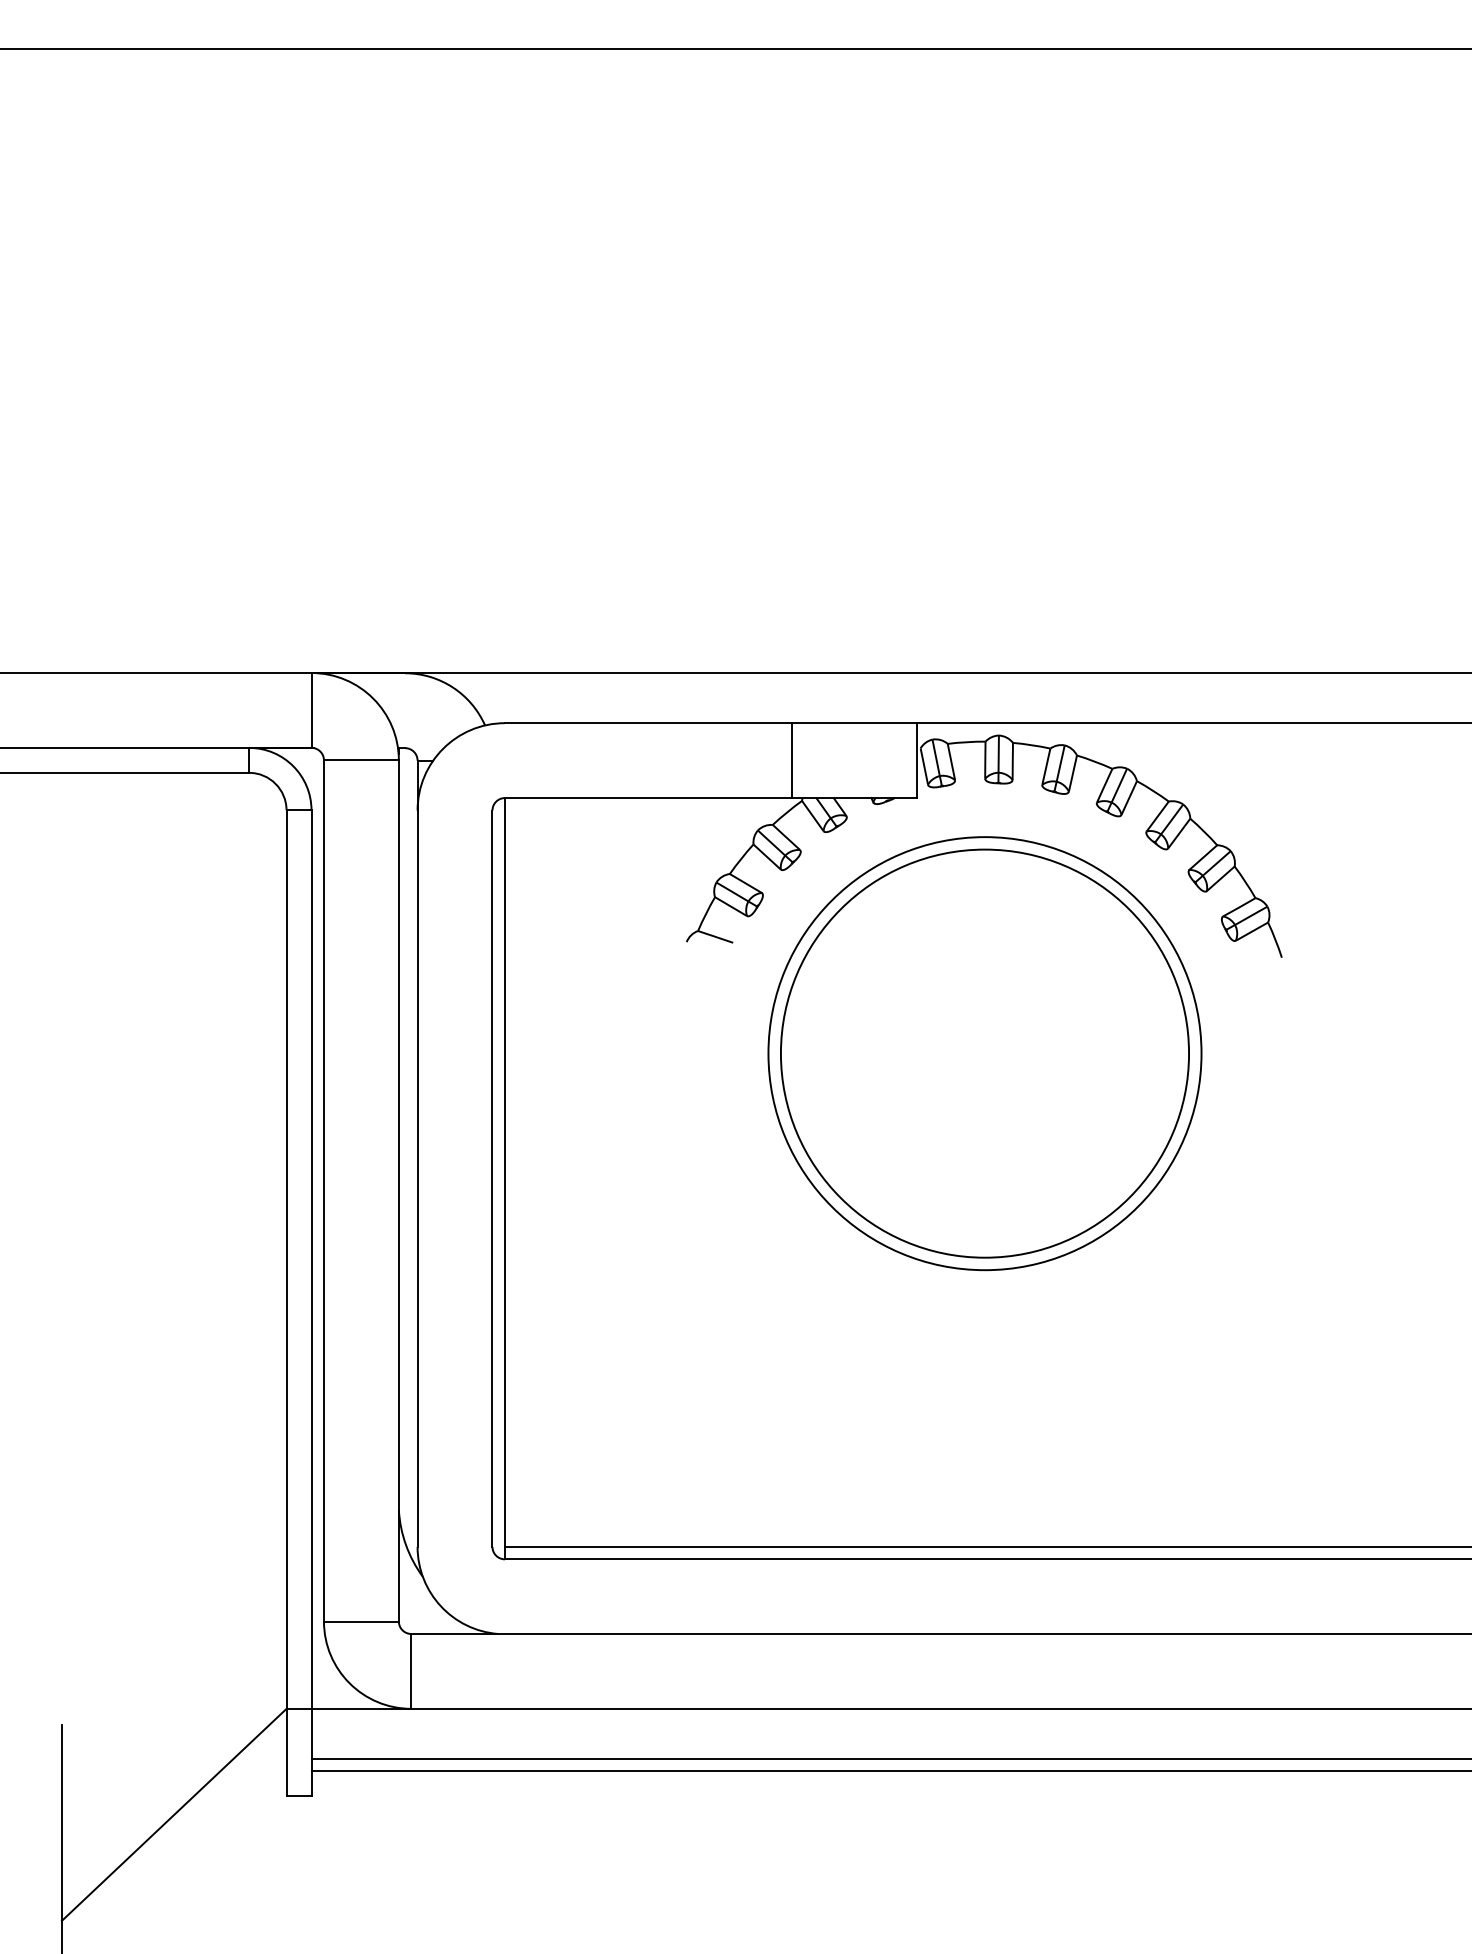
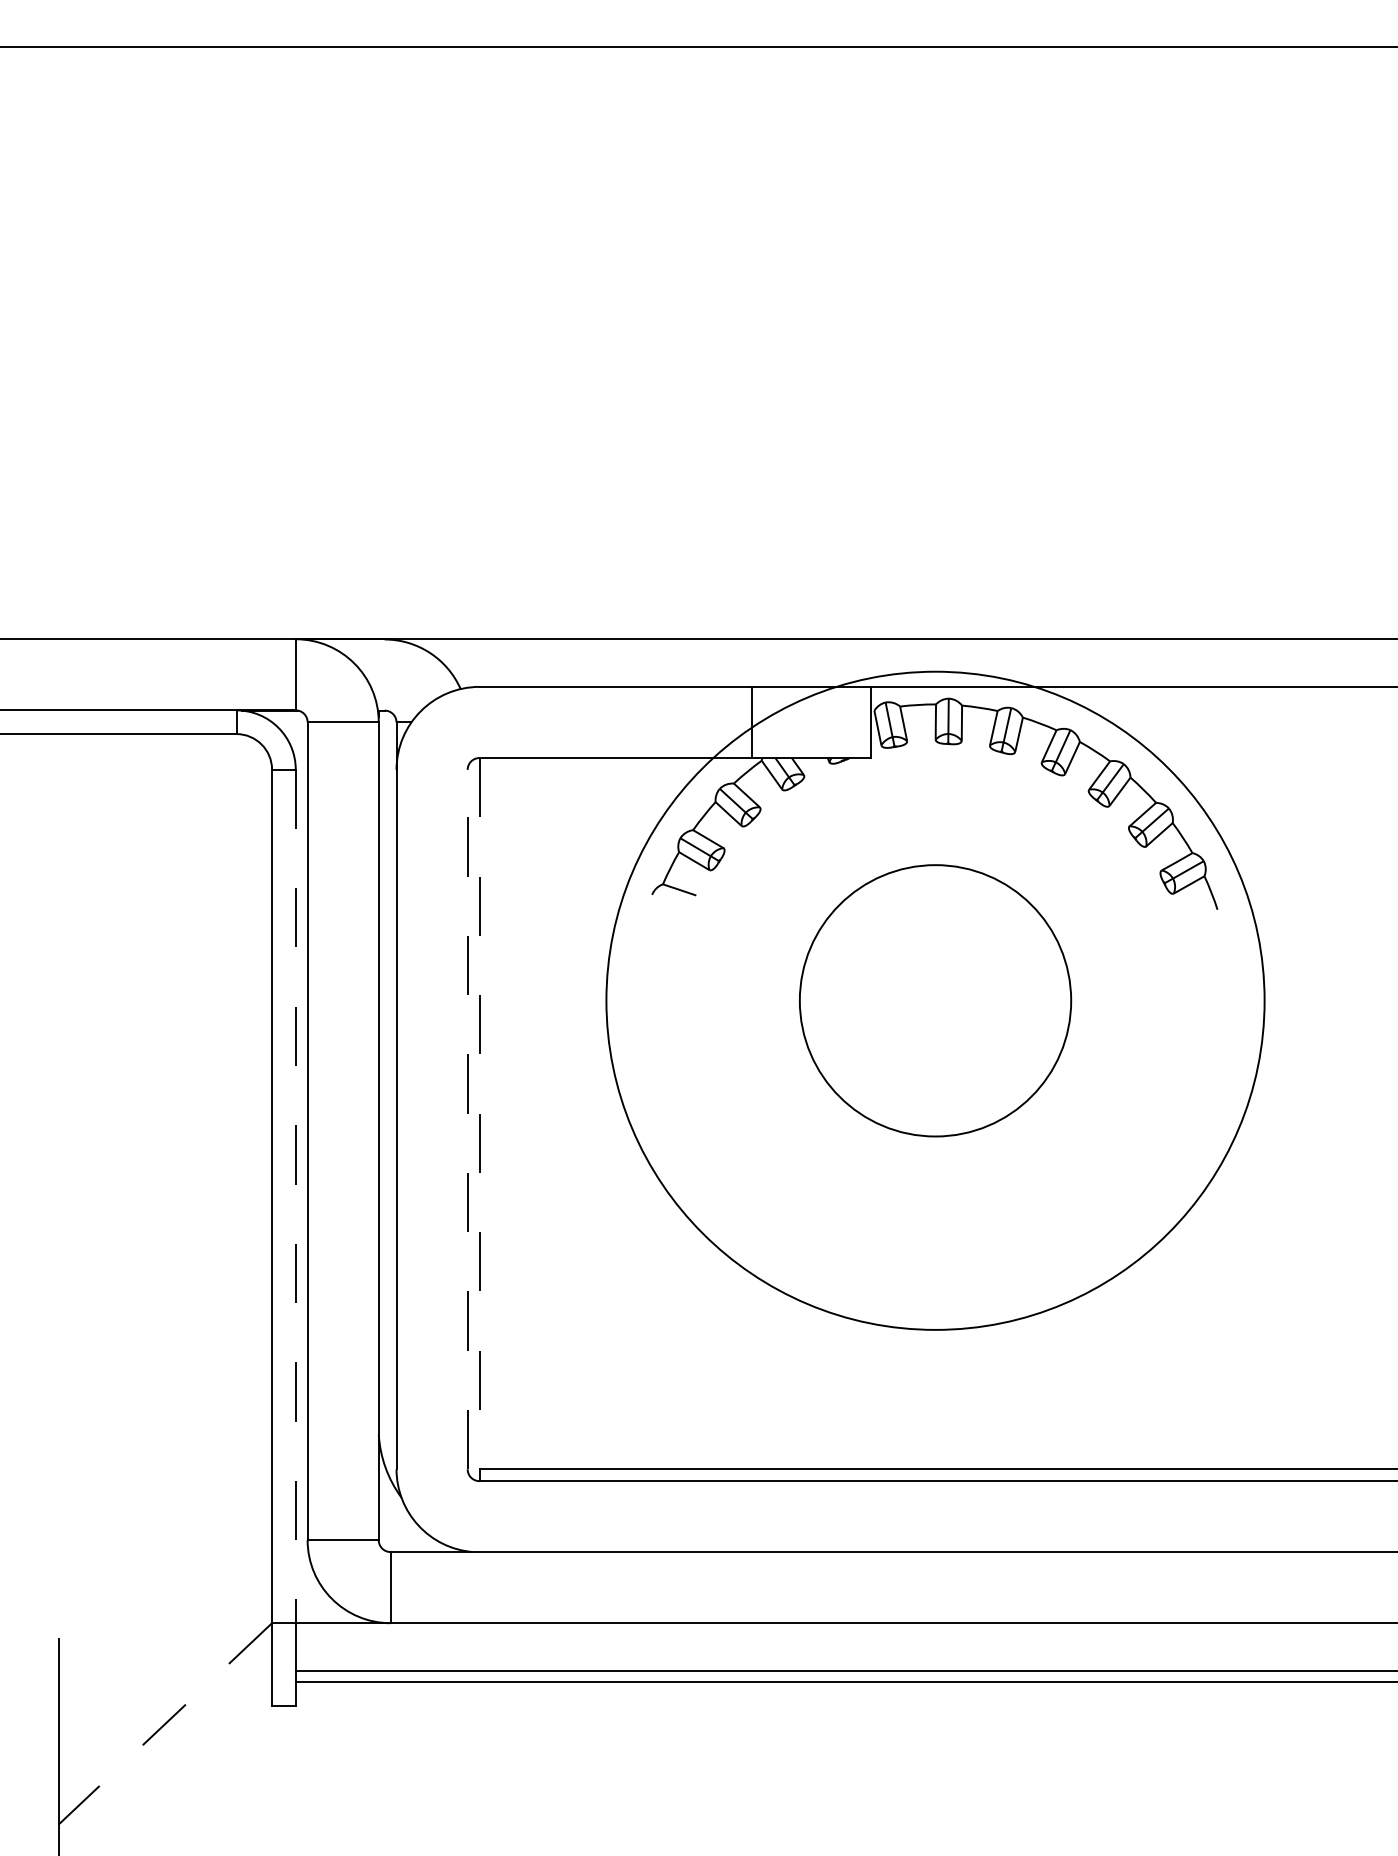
circle: (984, 1053) -> (935, 1000), size x0.7
circle: (984, 1053) -> (935, 1000), size x1.6
line: (504, 1172) -> (479, 1113), solid -> dashed
line: (492, 1178) -> (467, 1119), solid -> dashed
line: (311, 1260) -> (295, 1197), solid -> dashed
line: (173, 1815) -> (164, 1724), solid -> dashed

